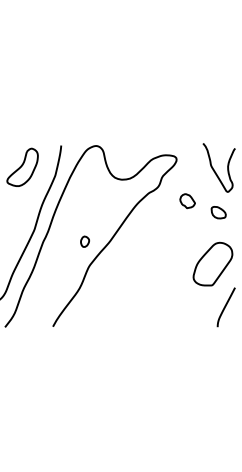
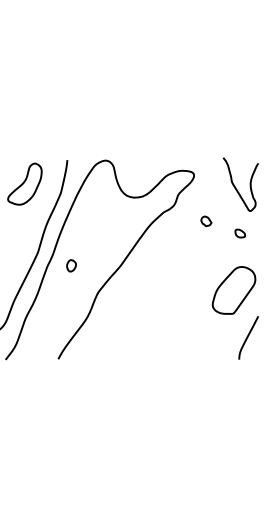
part: (187, 201) -> (206, 221), size x0.62
part: (218, 211) -> (240, 232), size x0.62
part: (84, 241) -> (70, 265), moved

